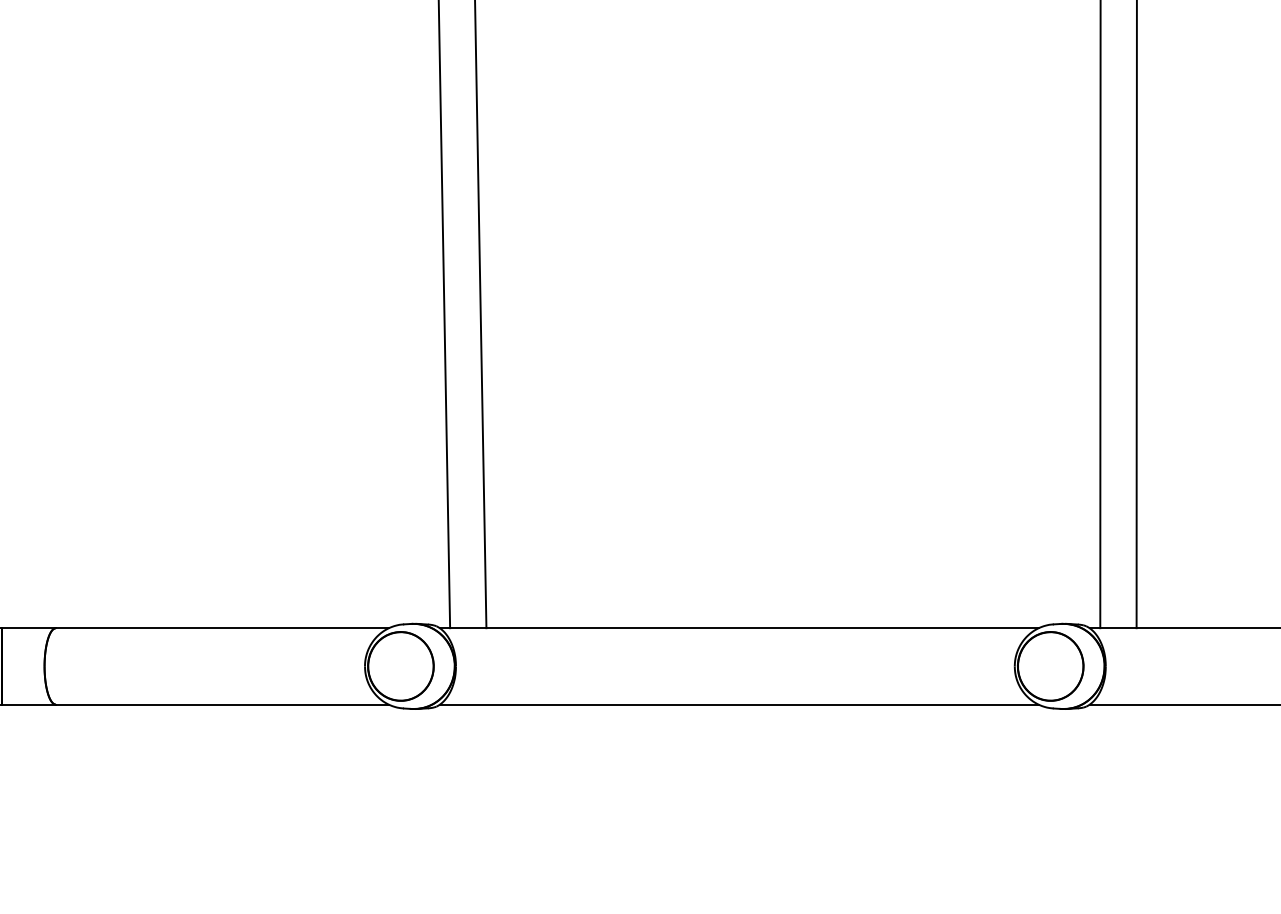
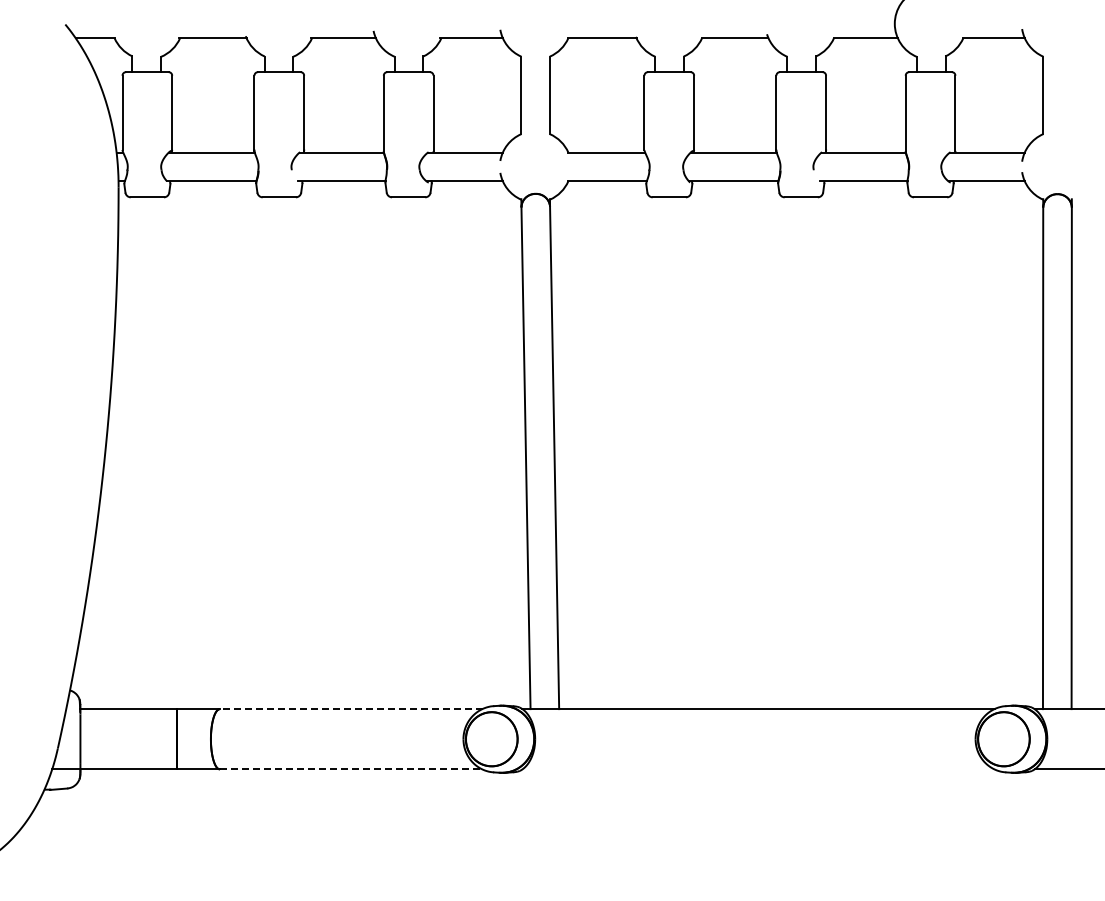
line: (221, 628) -> (350, 709), solid -> dashed
line: (222, 704) -> (351, 769), solid -> dashed
line: (739, 704) -> (758, 769), removed

